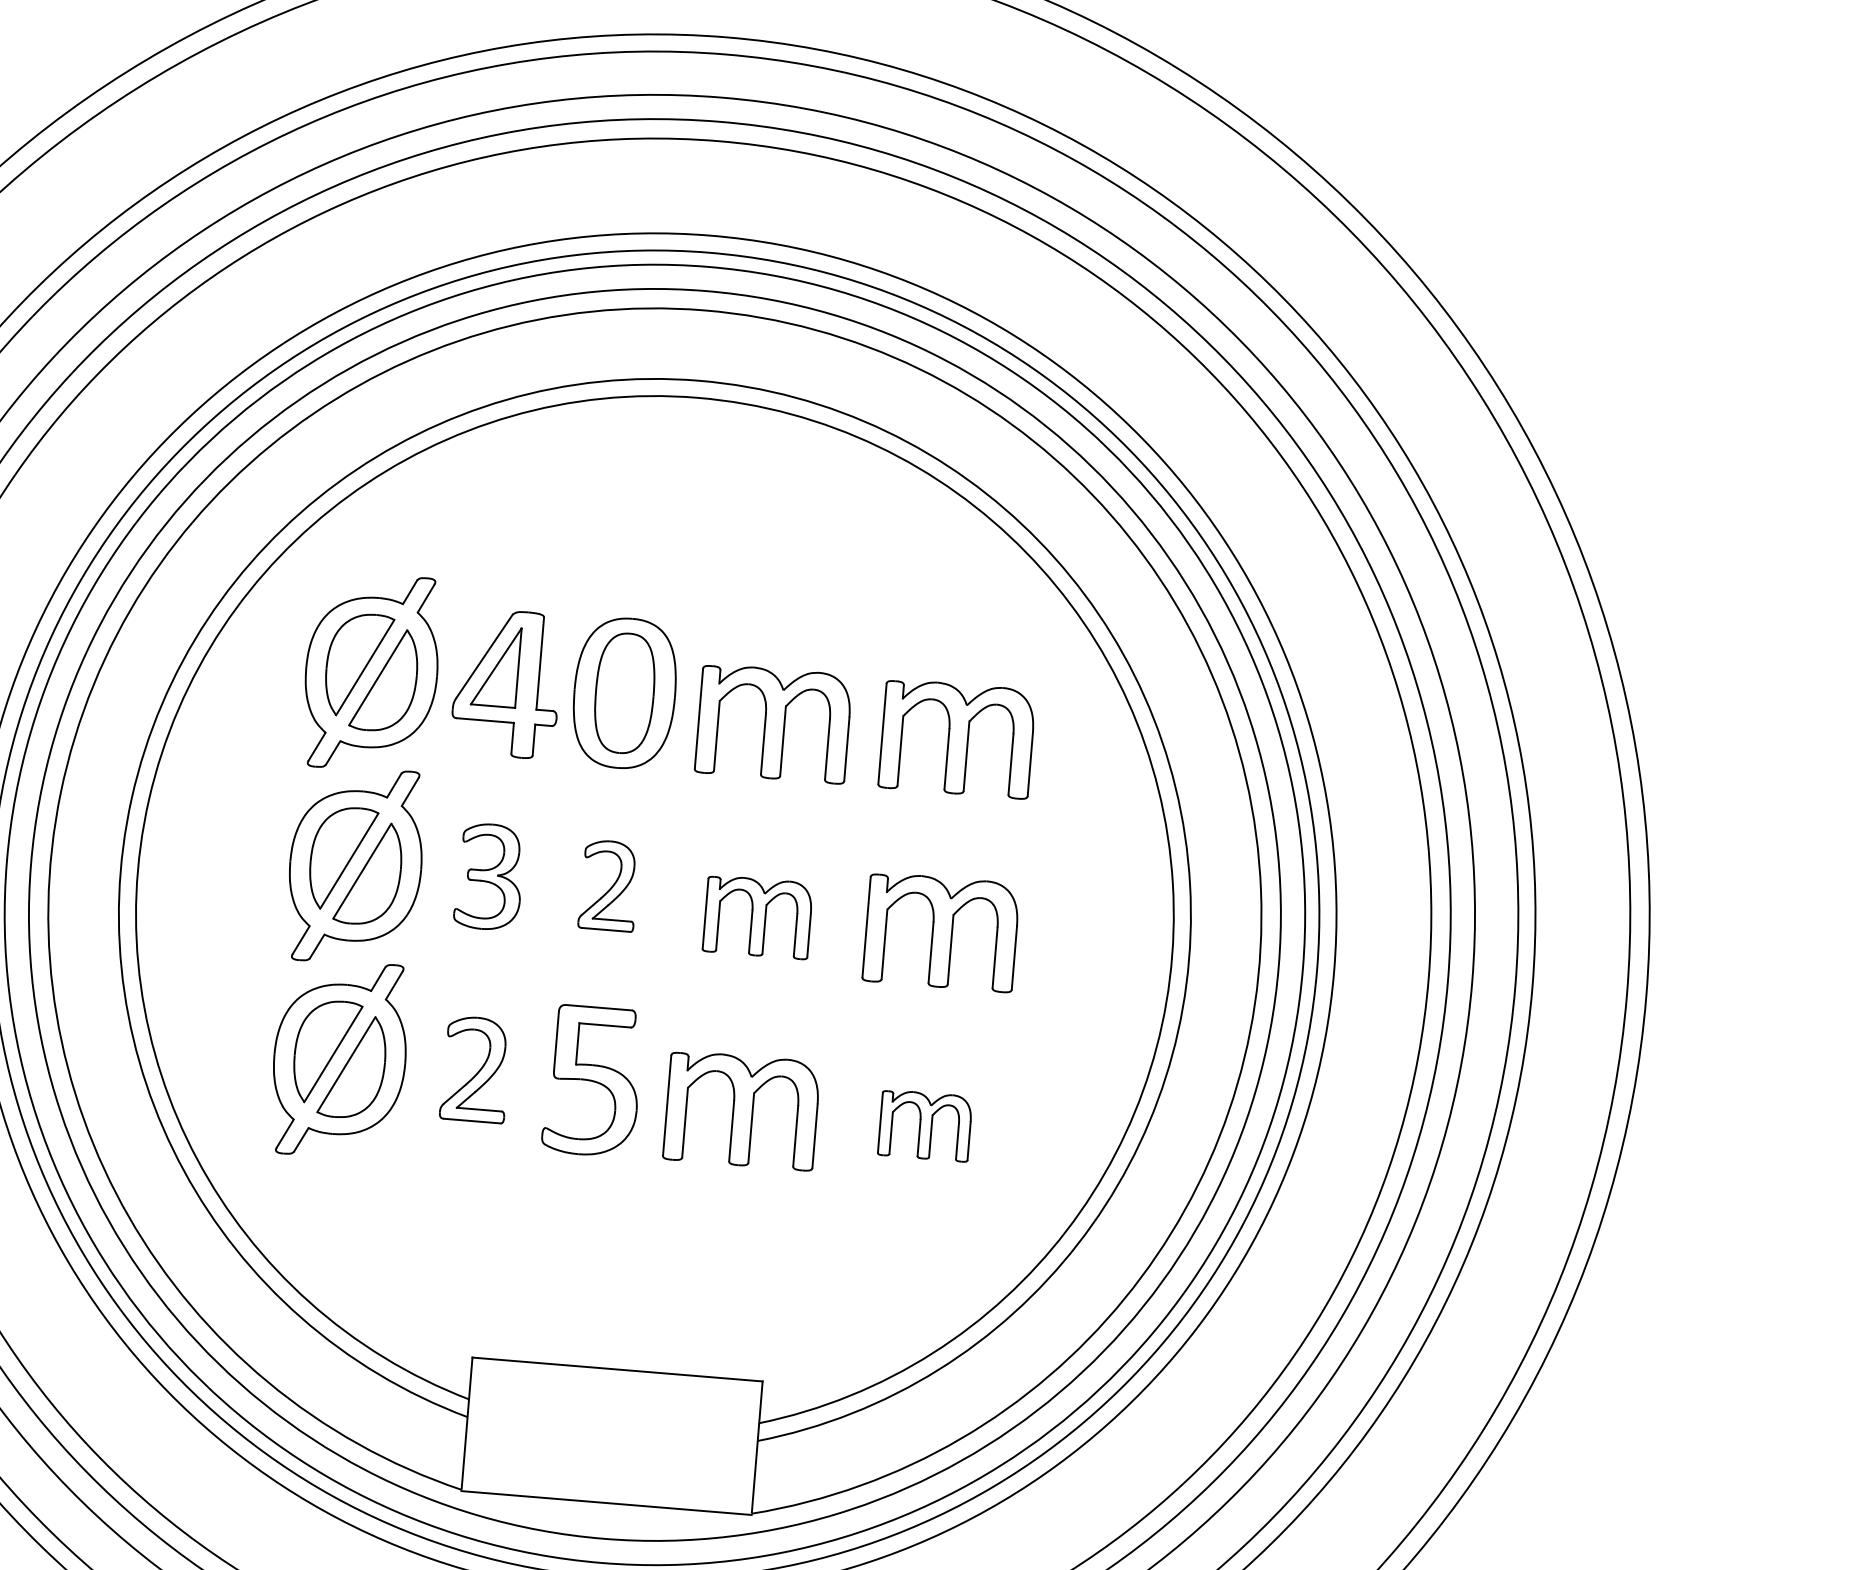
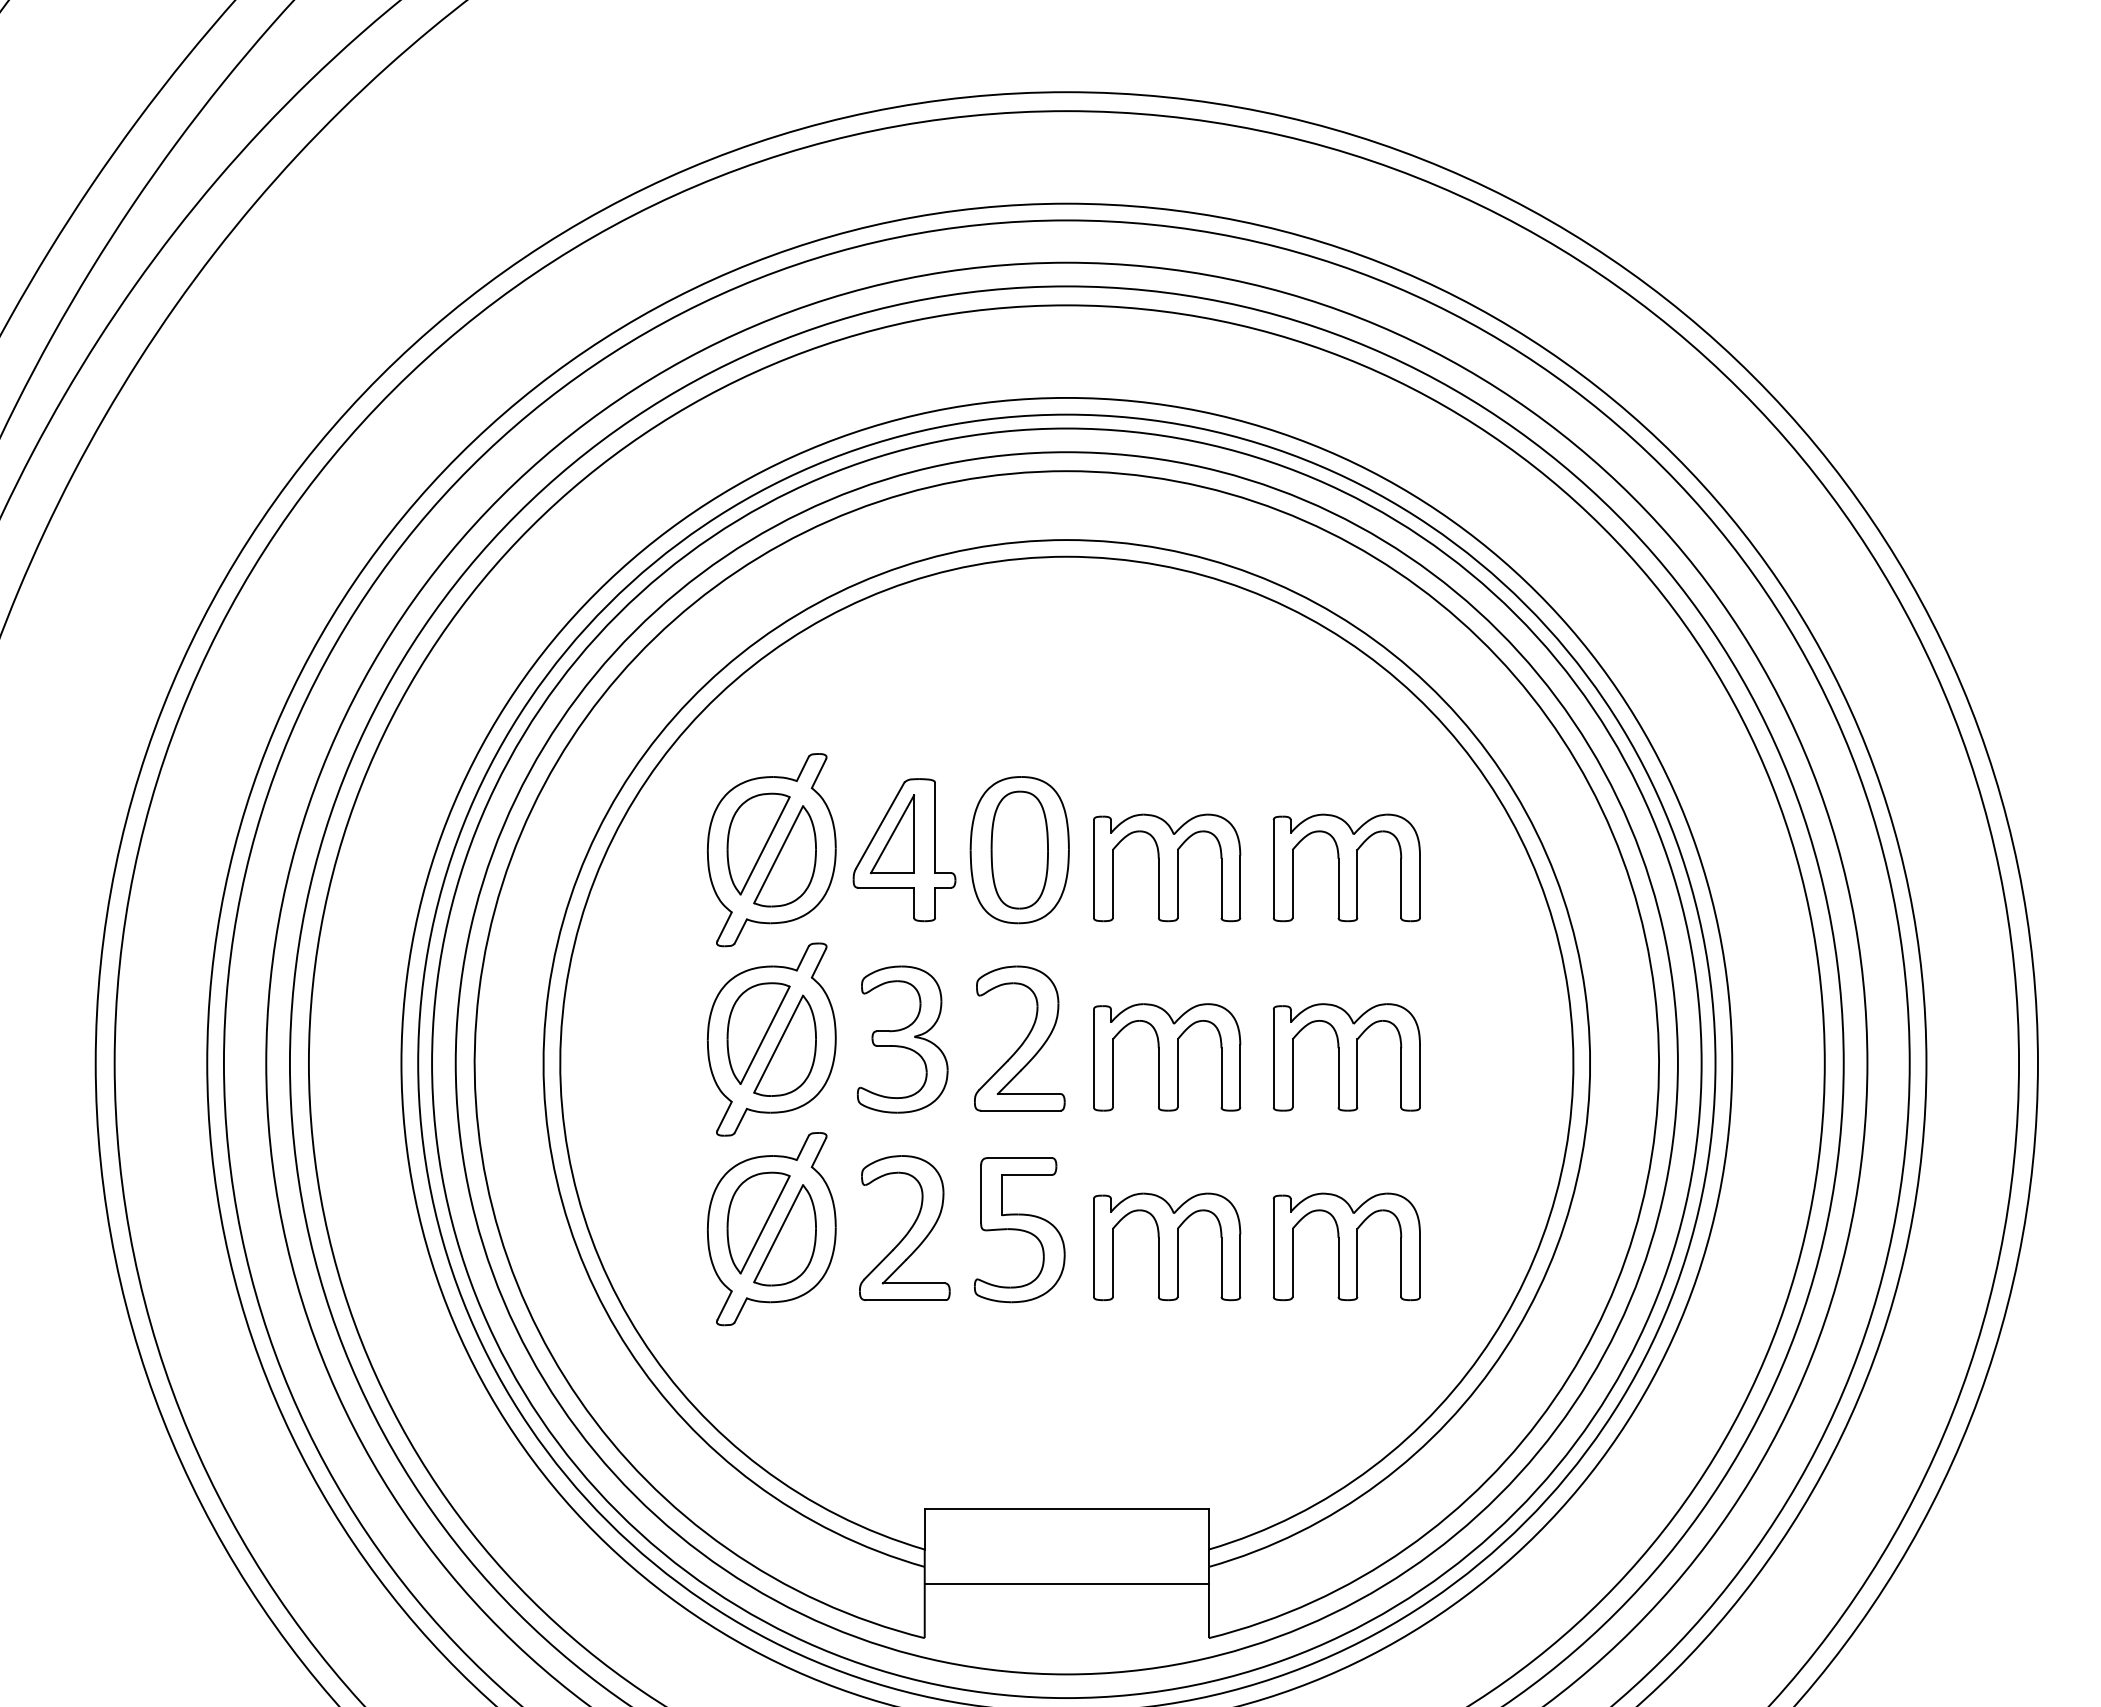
part: (489, 876) -> (902, 1039), size x1.43
part: (608, 885) -> (1019, 1038), size x1.67
part: (758, 917) -> (1167, 1057), size x1.43
part: (475, 1068) -> (904, 1227), size x1.43
part: (925, 1125) -> (1346, 1246), size x1.67
line: (606, 1503) -> (1066, 1584), moved

